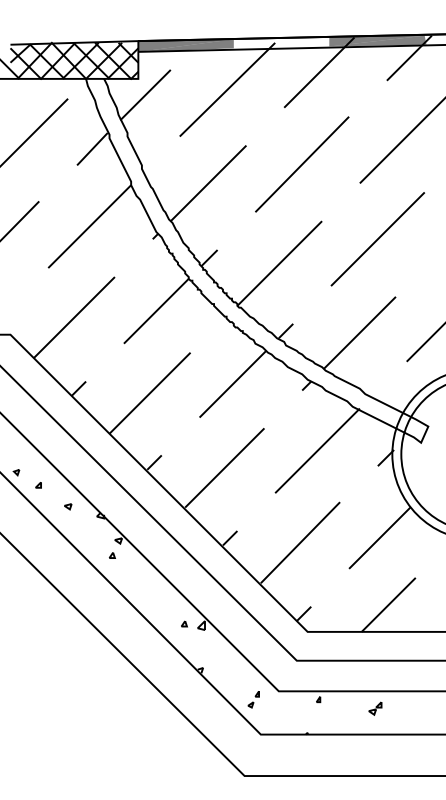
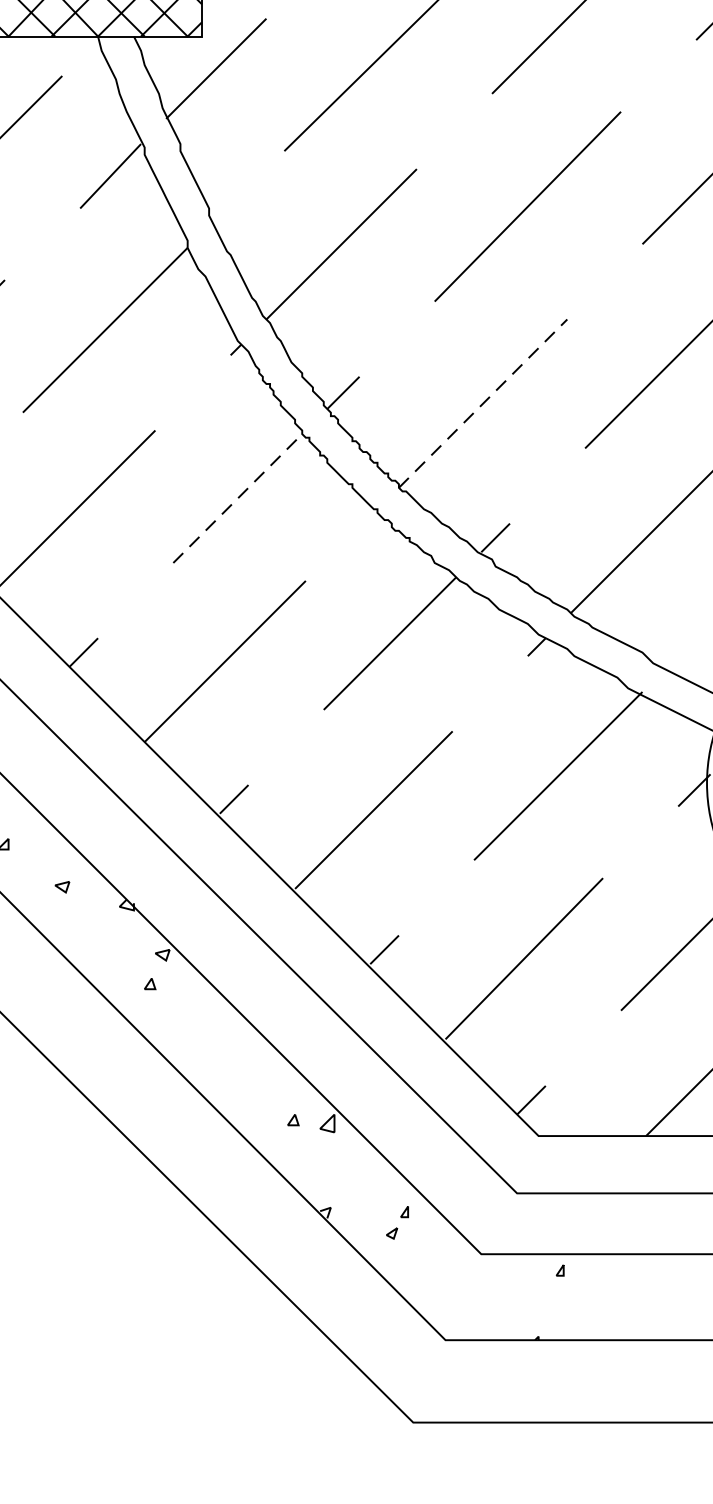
line: (279, 263) -> (482, 403), solid -> dashed
line: (156, 311) -> (238, 498), solid -> dashed
part: (253, 699) -> (397, 1222), moved
part: (375, 708) -> (673, 1288), removed

